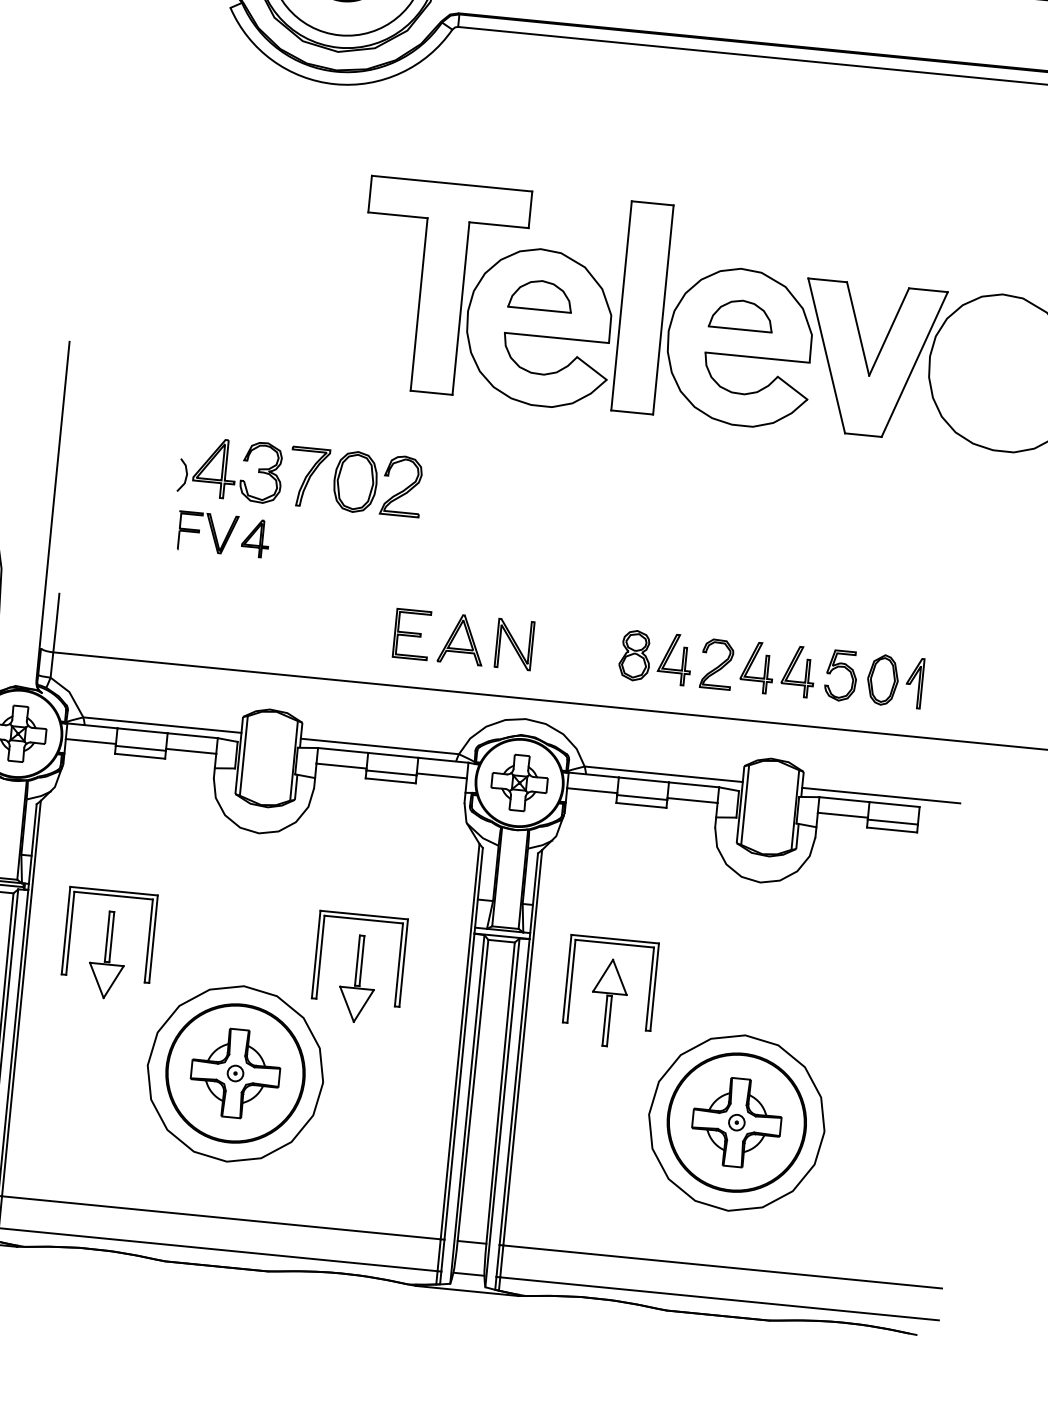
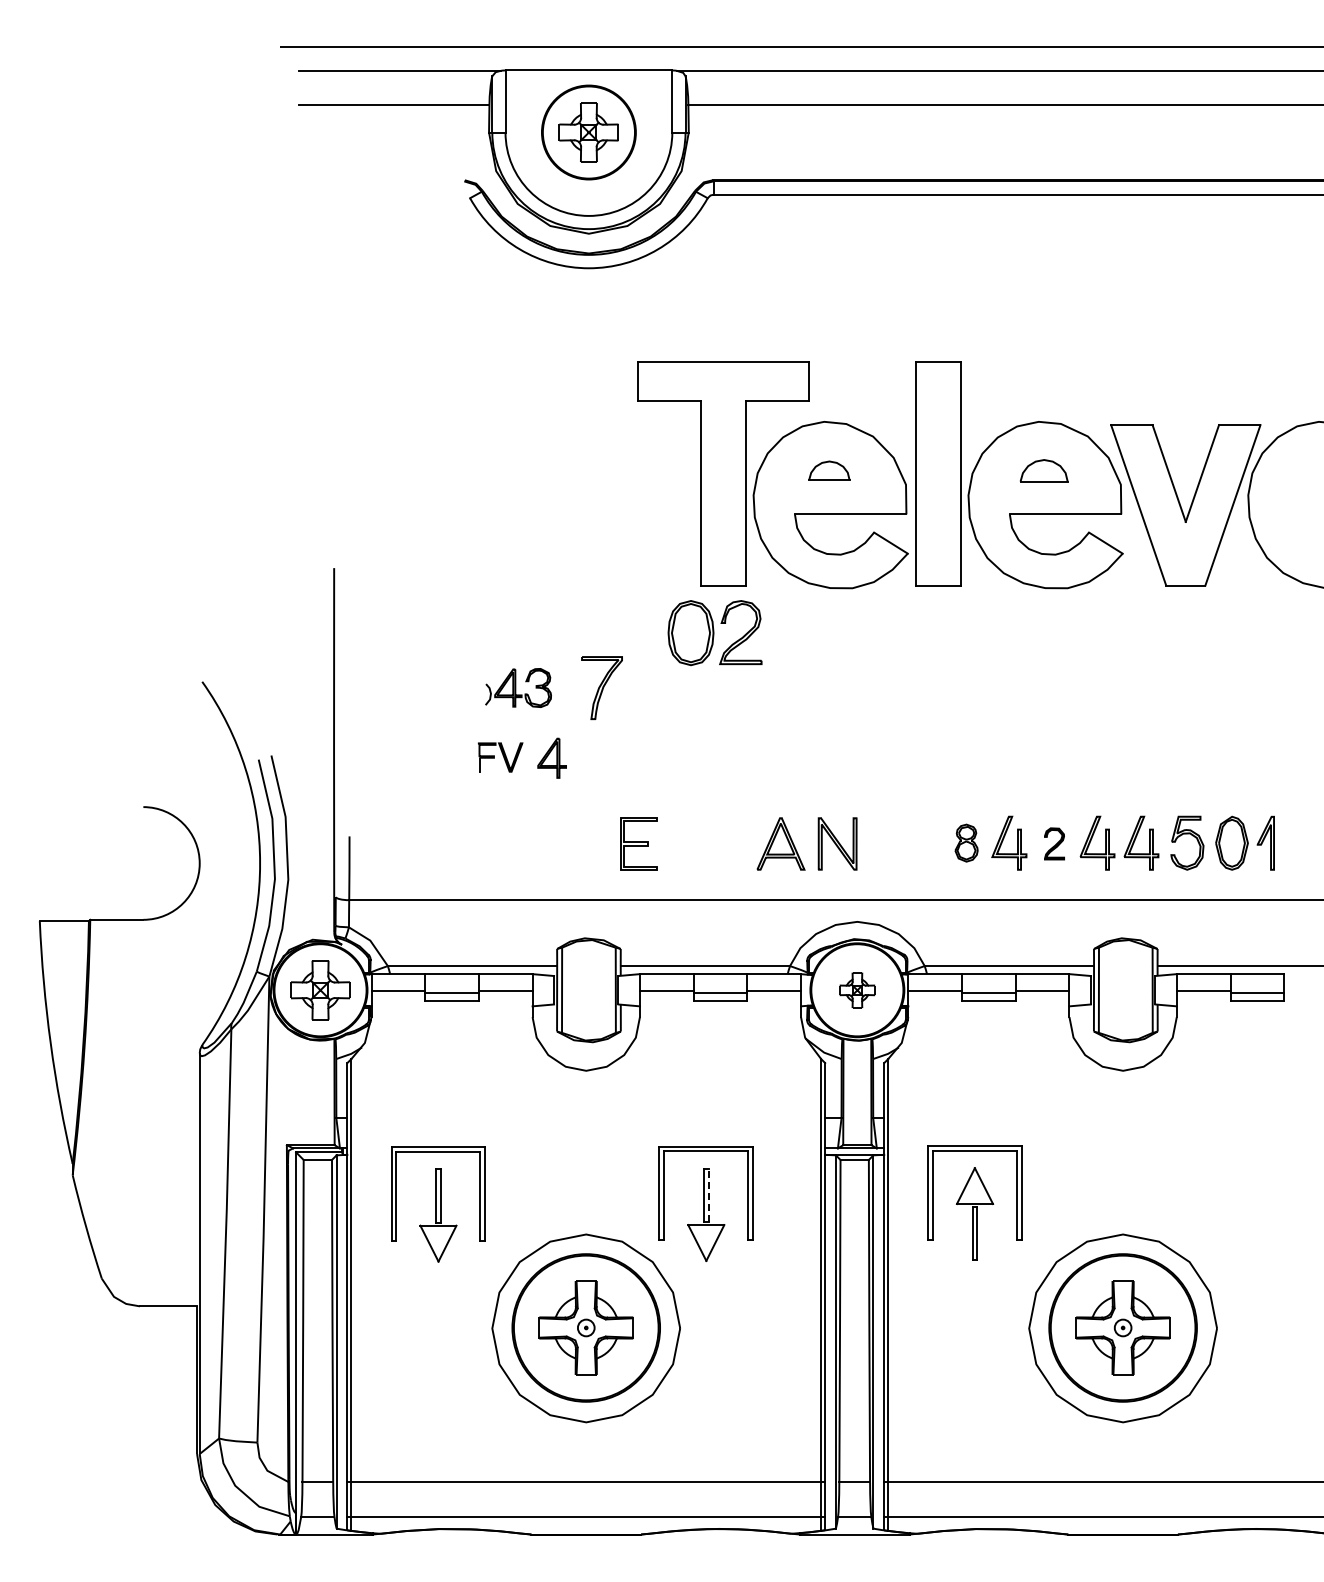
part: (541, 295) -> (829, 470), size x0.6
part: (741, 314) -> (1043, 470), size x0.7
part: (230, 469) -> (518, 687), size x0.6
part: (377, 484) -> (714, 633), moved
part: (207, 532) -> (500, 757), size x0.7
part: (411, 634) -> (638, 843), moved
part: (635, 654) -> (966, 842), size x0.7
part: (717, 663) -> (1054, 843), size x0.6
part: (519, 783) -> (857, 990), size x0.6
line: (361, 961) -> (708, 1195), solid -> dashed

